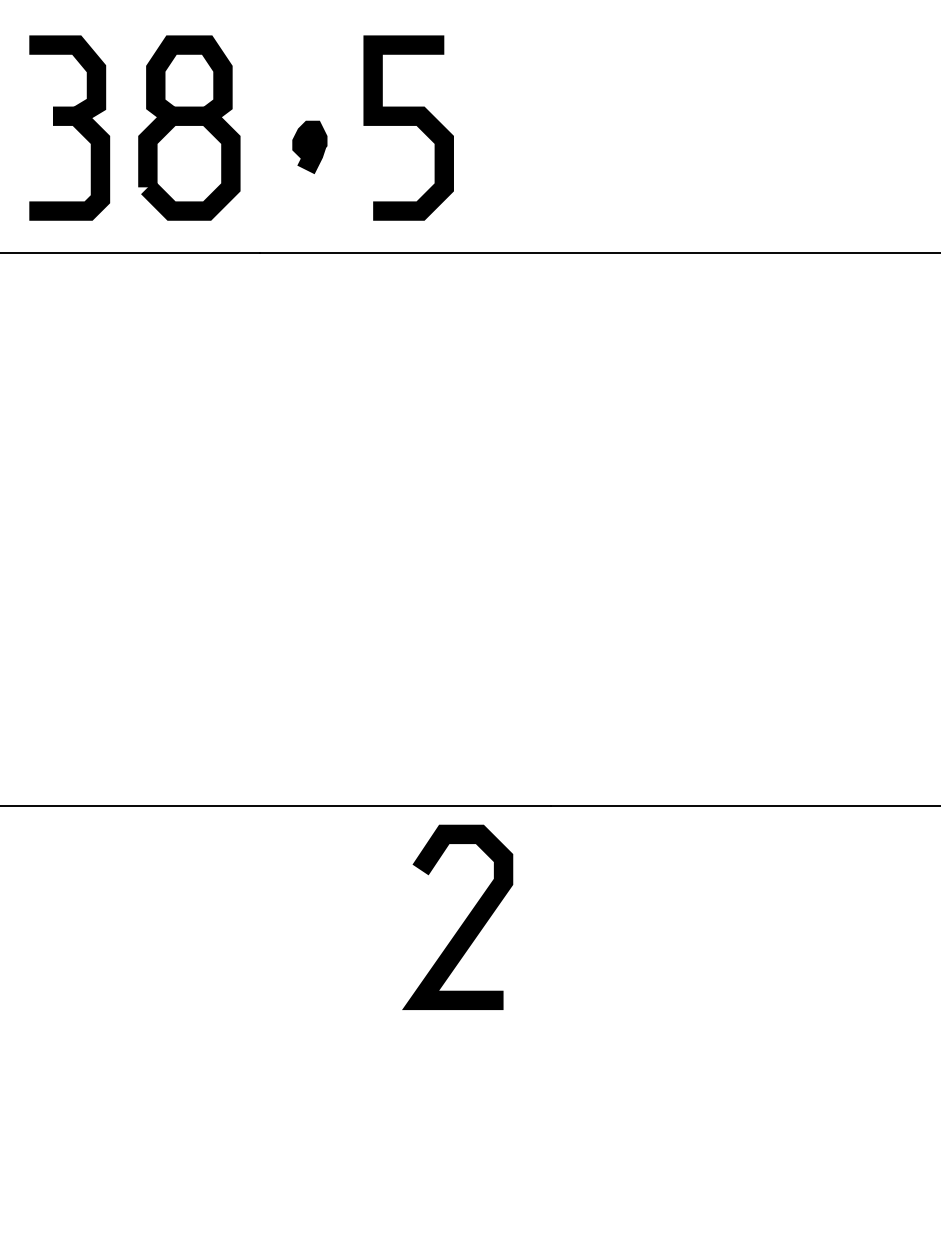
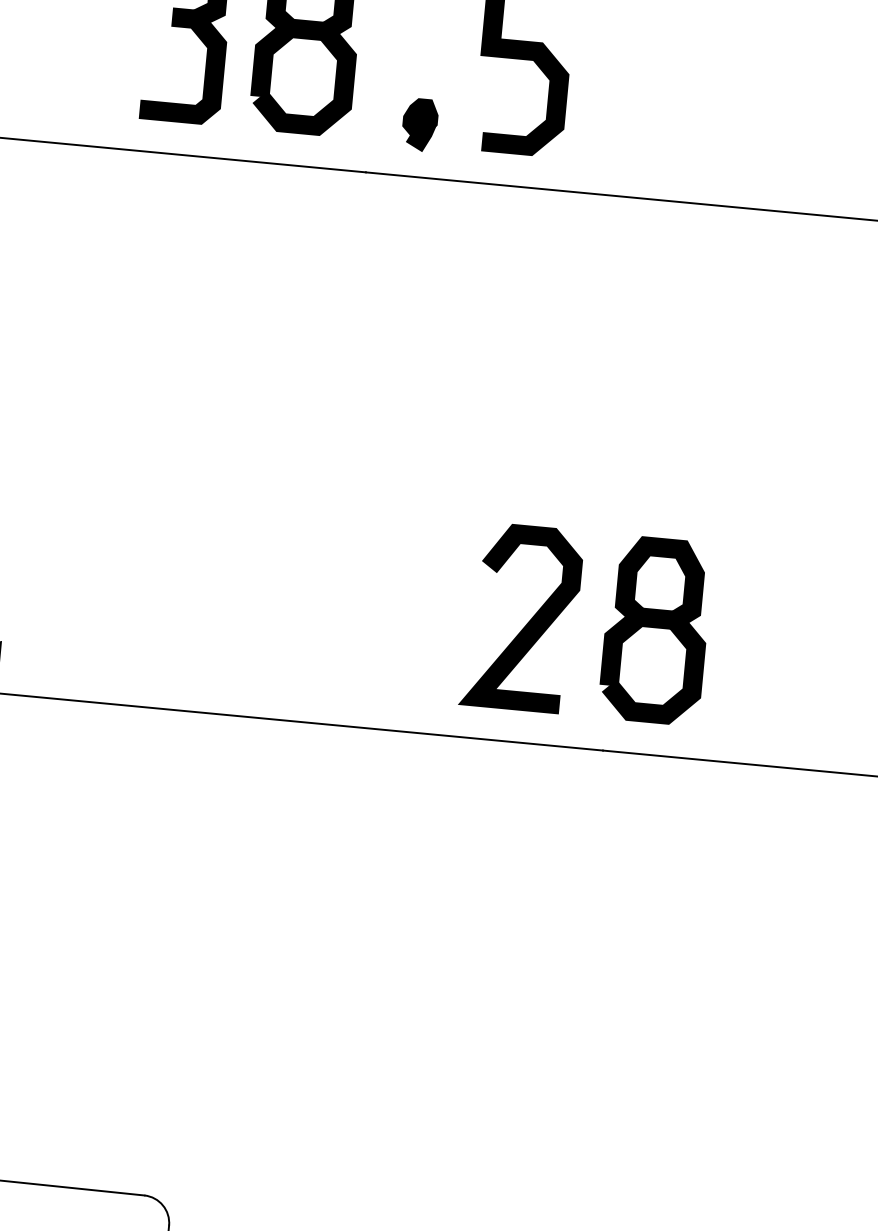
part: (309, 146) -> (419, 124), moved
part: (592, 680) -> (656, 629), added
curve: (464, 920) -> (528, 621), moved

